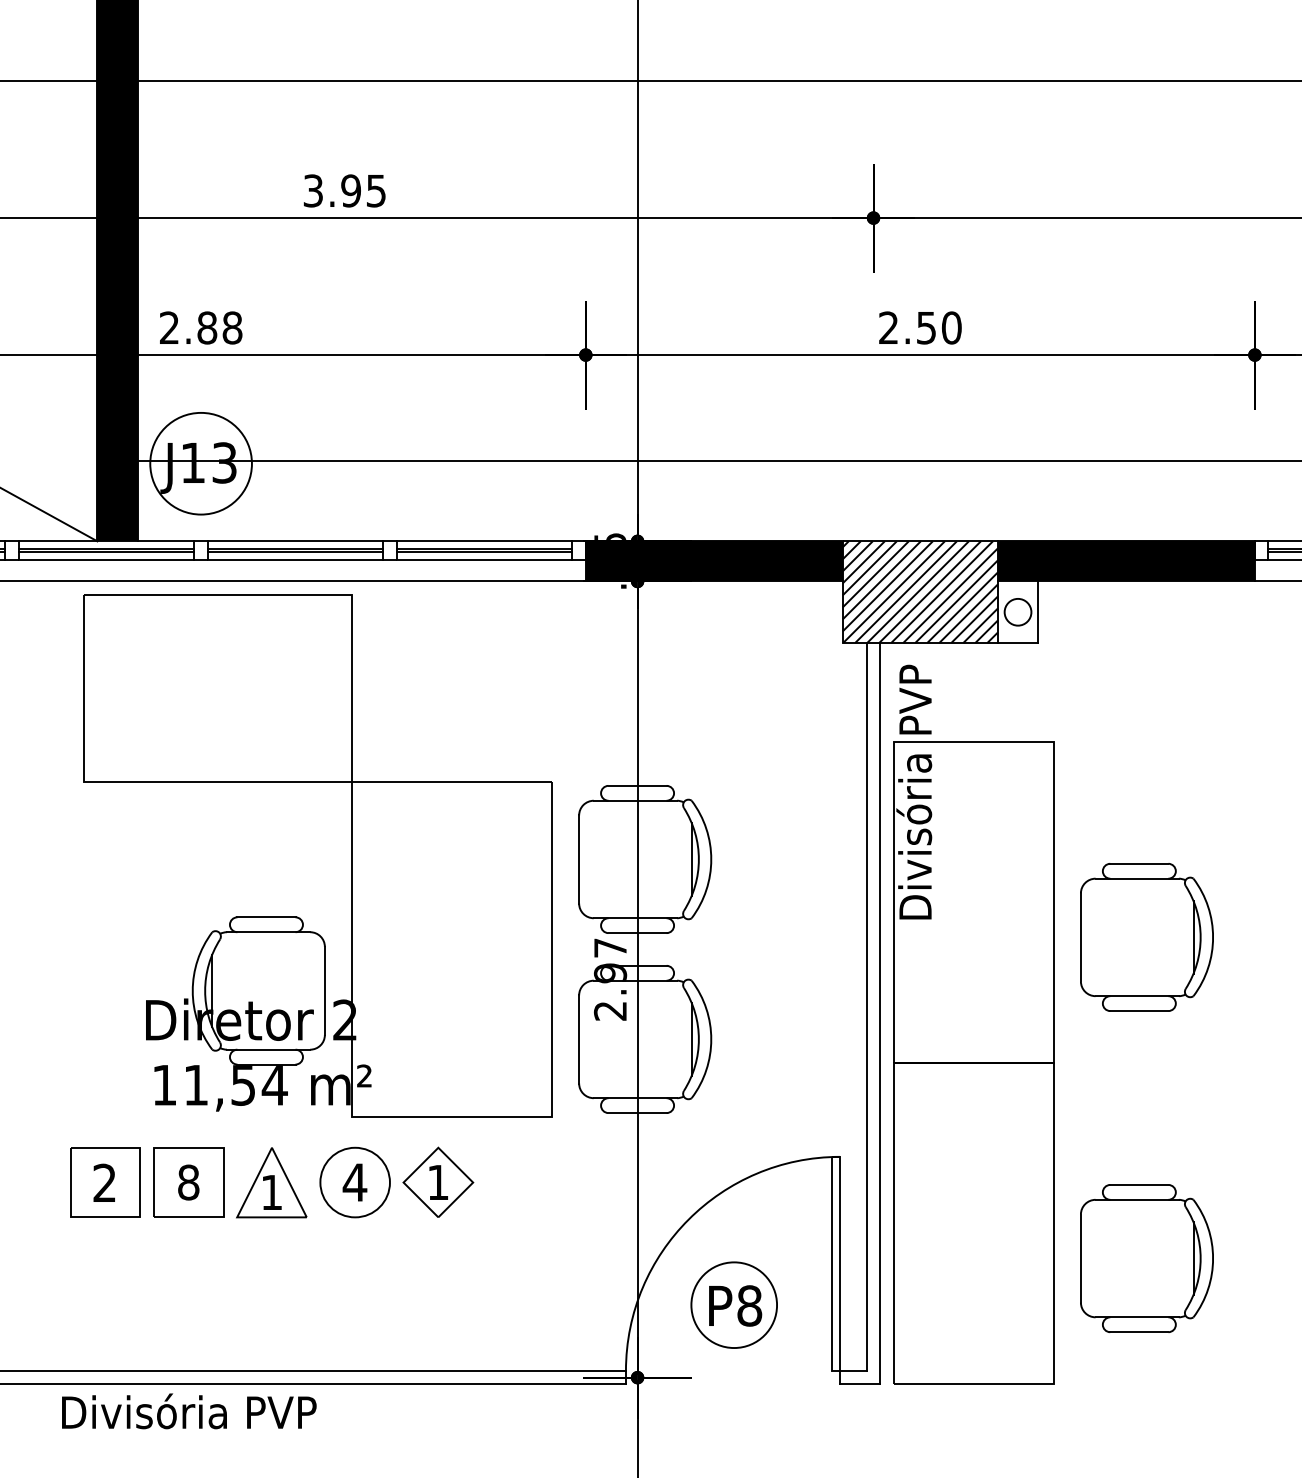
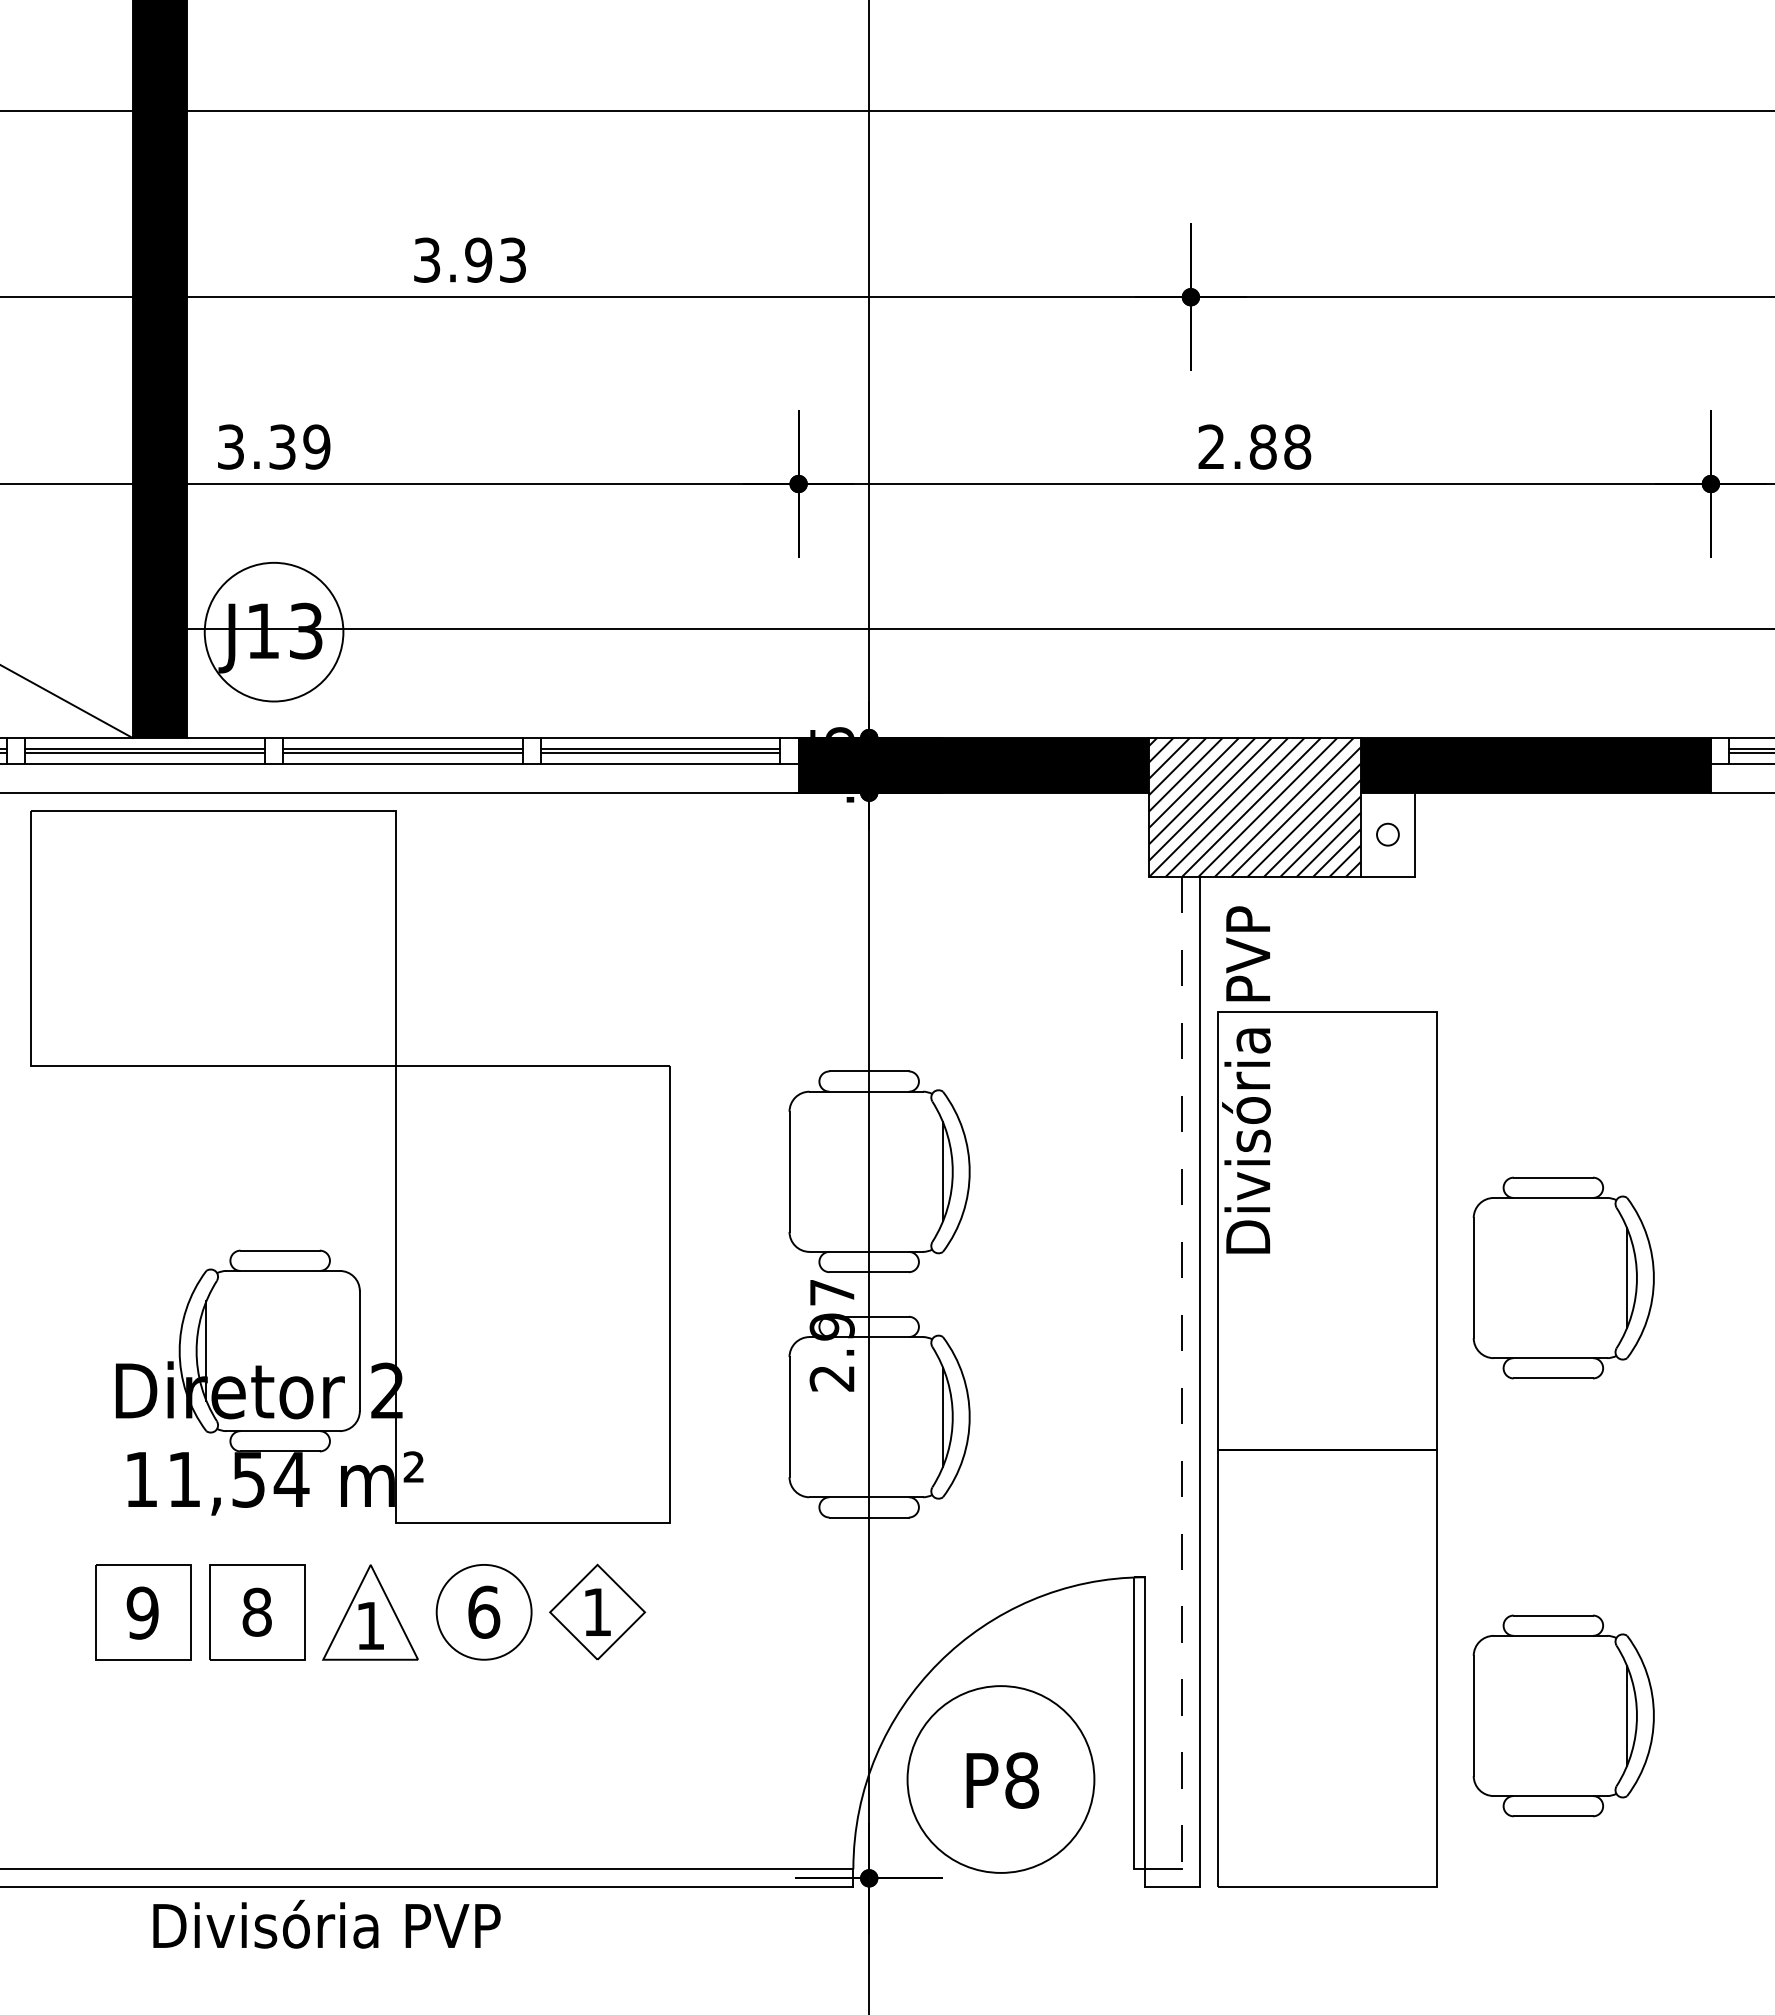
text: (375, 190) -> (512, 259), 3.95 -> 3.93
text: (201, 327) -> (274, 446), 2.88 -> 3.39
text: (939, 327) -> (1280, 446), 2.50 -> 2.88
circle: (1017, 612) -> (1387, 834), size x0.6
part: (351, 855) -> (395, 1166), moved
line: (866, 1007) -> (1181, 1373), solid -> dashed
text: (354, 1181) -> (483, 1611), 4 -> 6
text: (104, 1182) -> (142, 1612), 2 -> 9
circle: (733, 1305) -> (1000, 1779), size x1.6
text: (188, 1411) -> (326, 1924), moved

